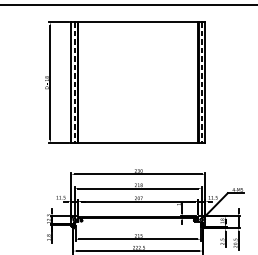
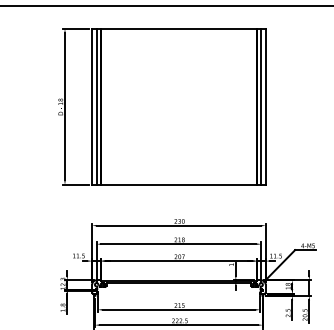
line: (74, 83) -> (96, 107), dashed -> solid
line: (201, 83) -> (261, 107), dashed -> solid

